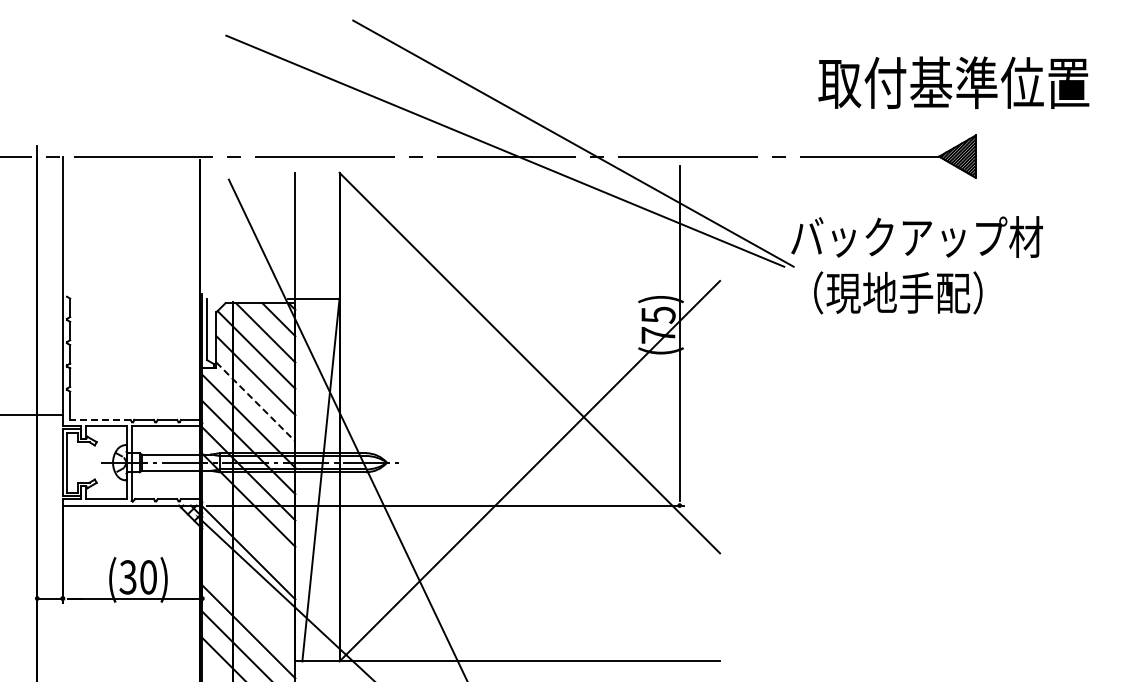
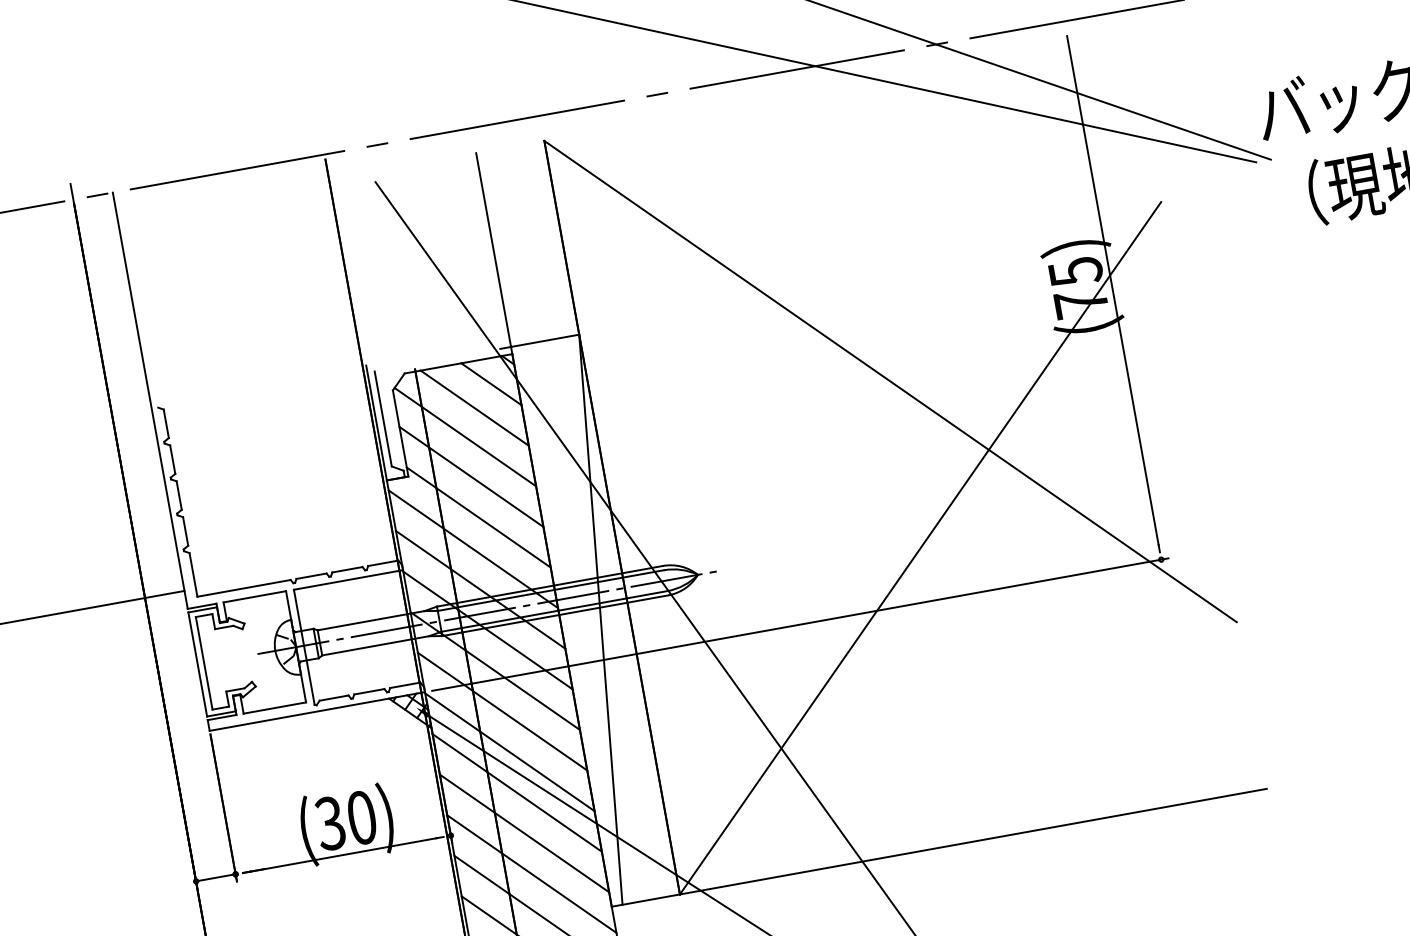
line: (255, 401) -> (478, 516), dashed -> solid
line: (99, 419) -> (242, 587), dashed -> solid
line: (248, 526) -> (501, 711), added
line: (248, 578) -> (516, 791), added
line: (248, 605) -> (523, 833), added

